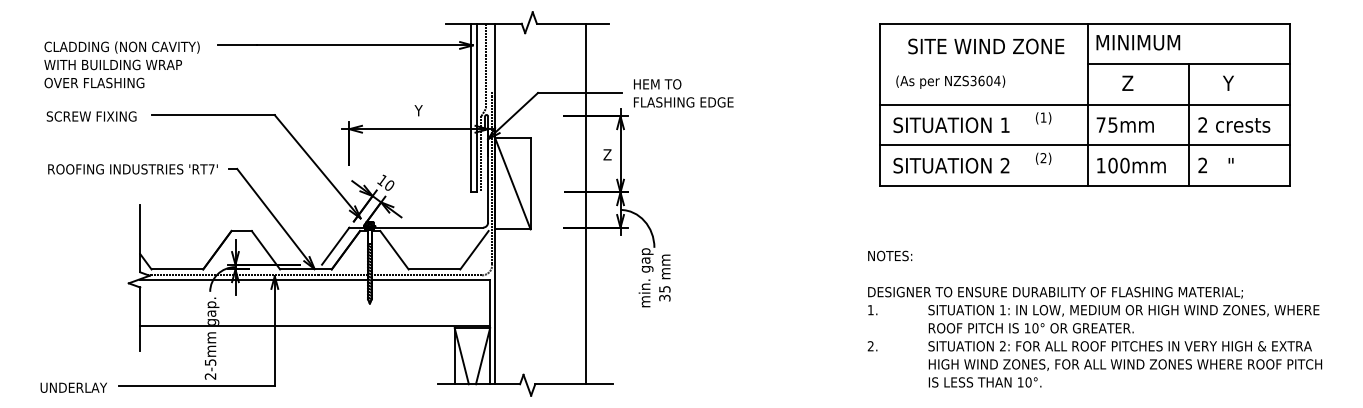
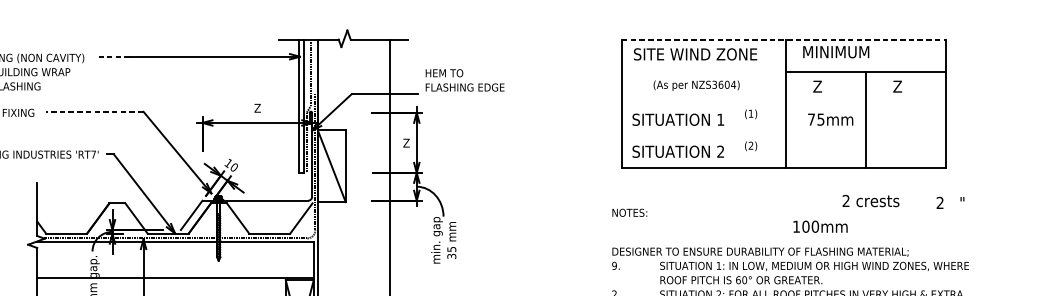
line: (1085, 23) -> (784, 39), solid -> dashed
text: (1138, 42) -> (836, 52), moved
line: (237, 45) -> (114, 56), solid -> dashed
text: (986, 46) -> (695, 54), moved
text: (950, 81) -> (696, 85), moved
text: (1228, 82) -> (897, 86), Y -> Z
text: (683, 93) -> (464, 80), moved
line: (1085, 104) -> (784, 103), removed
text: (418, 110) -> (257, 108), Y -> Z
line: (212, 115) -> (94, 112), solid -> dashed
text: (1124, 124) -> (830, 119), moved
text: (1234, 124) -> (871, 200), moved
line: (1085, 145) -> (784, 135), removed
text: (1131, 165) -> (820, 226), moved
text: (1215, 165) -> (950, 202), moved
text: (890, 255) -> (630, 212), moved
text: (870, 310) -> (614, 266), 1. -> 9.
text: (1027, 328) -> (738, 280), 10° -> 60°

